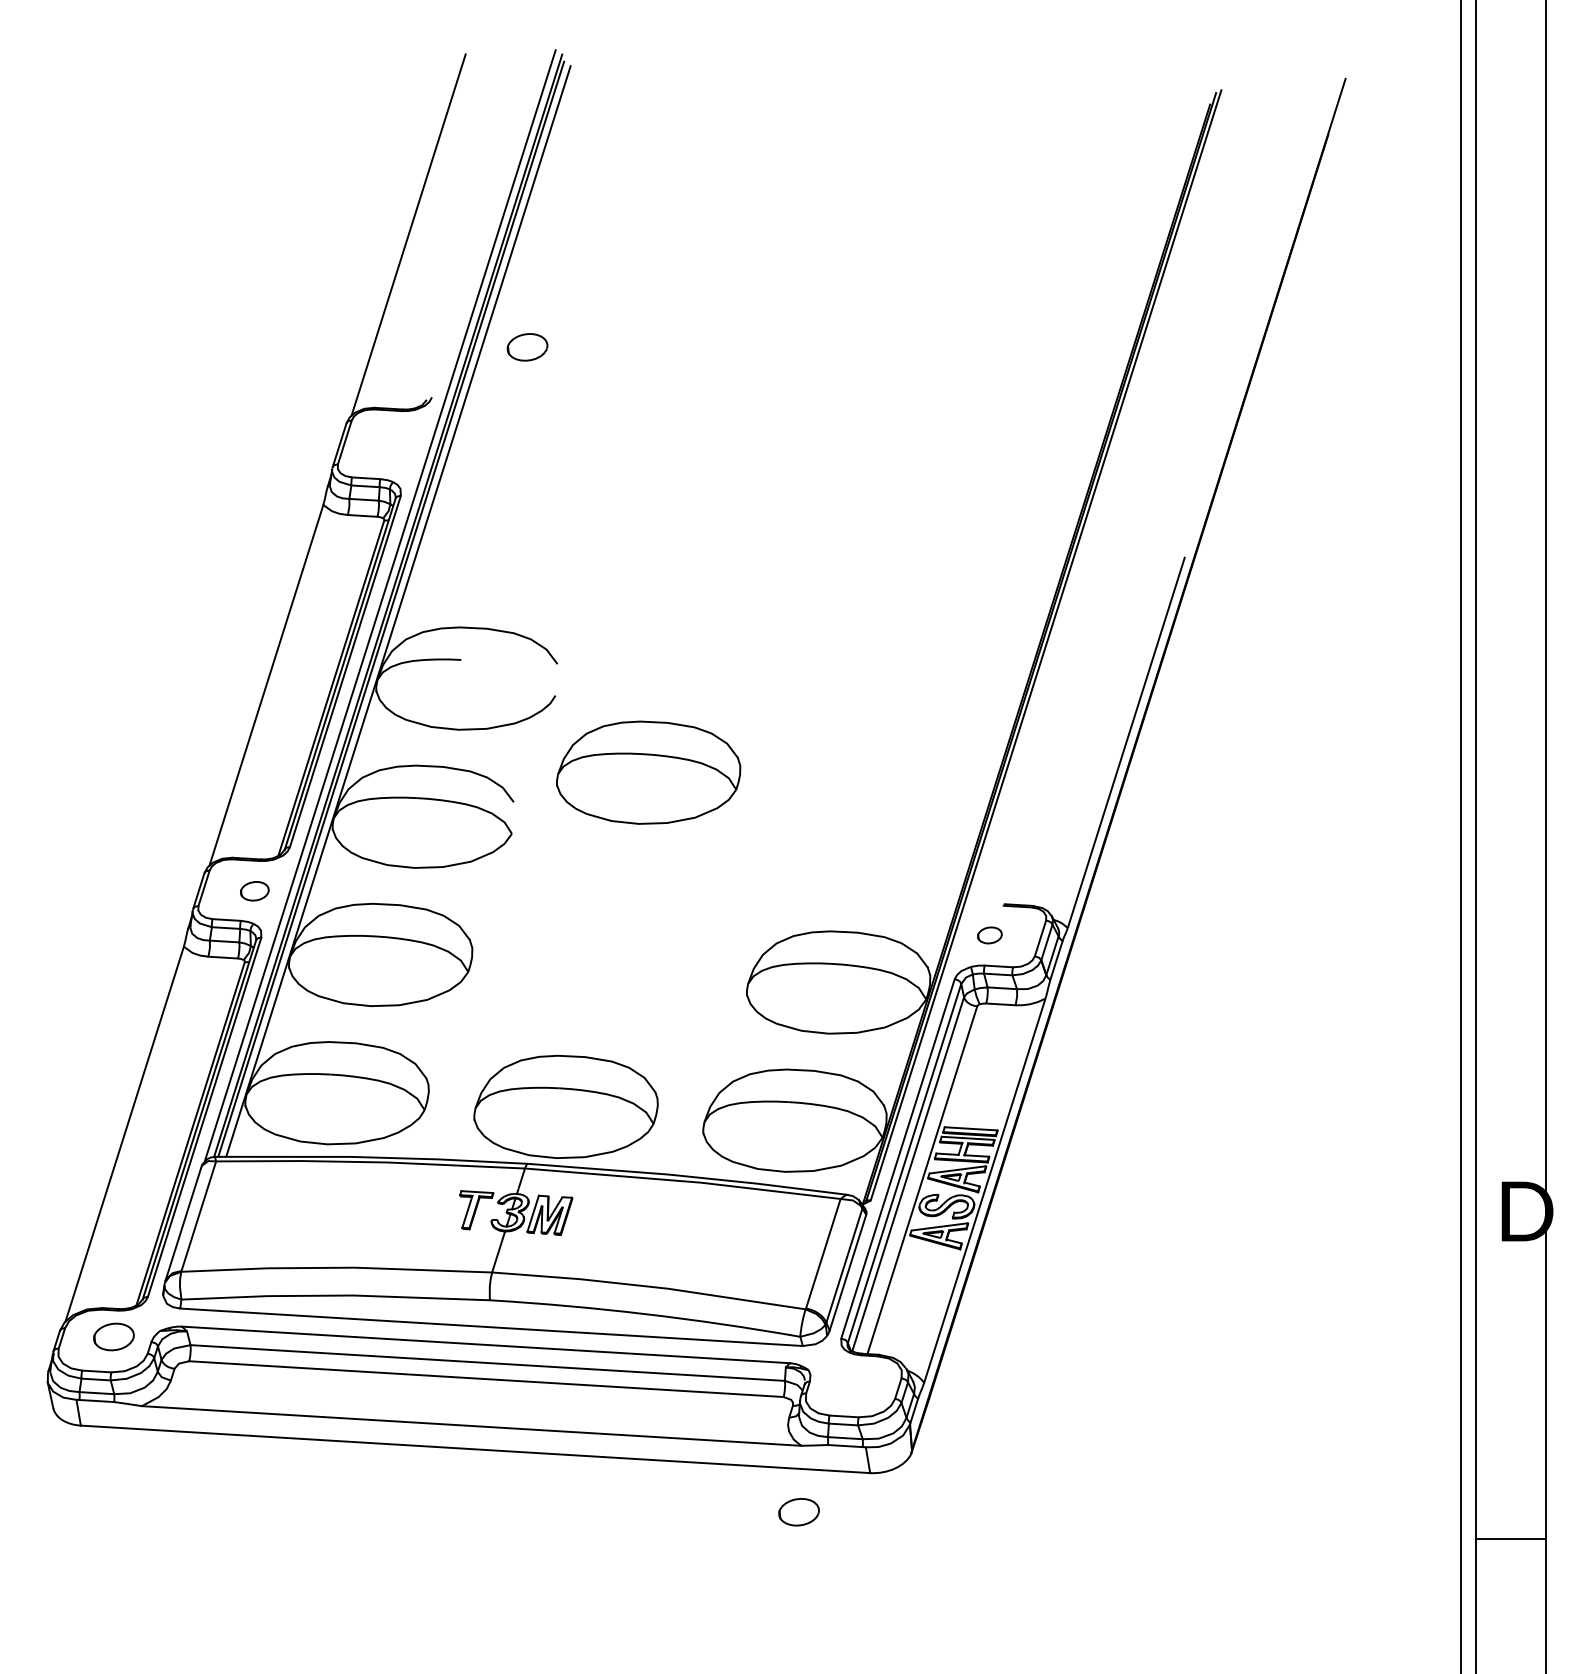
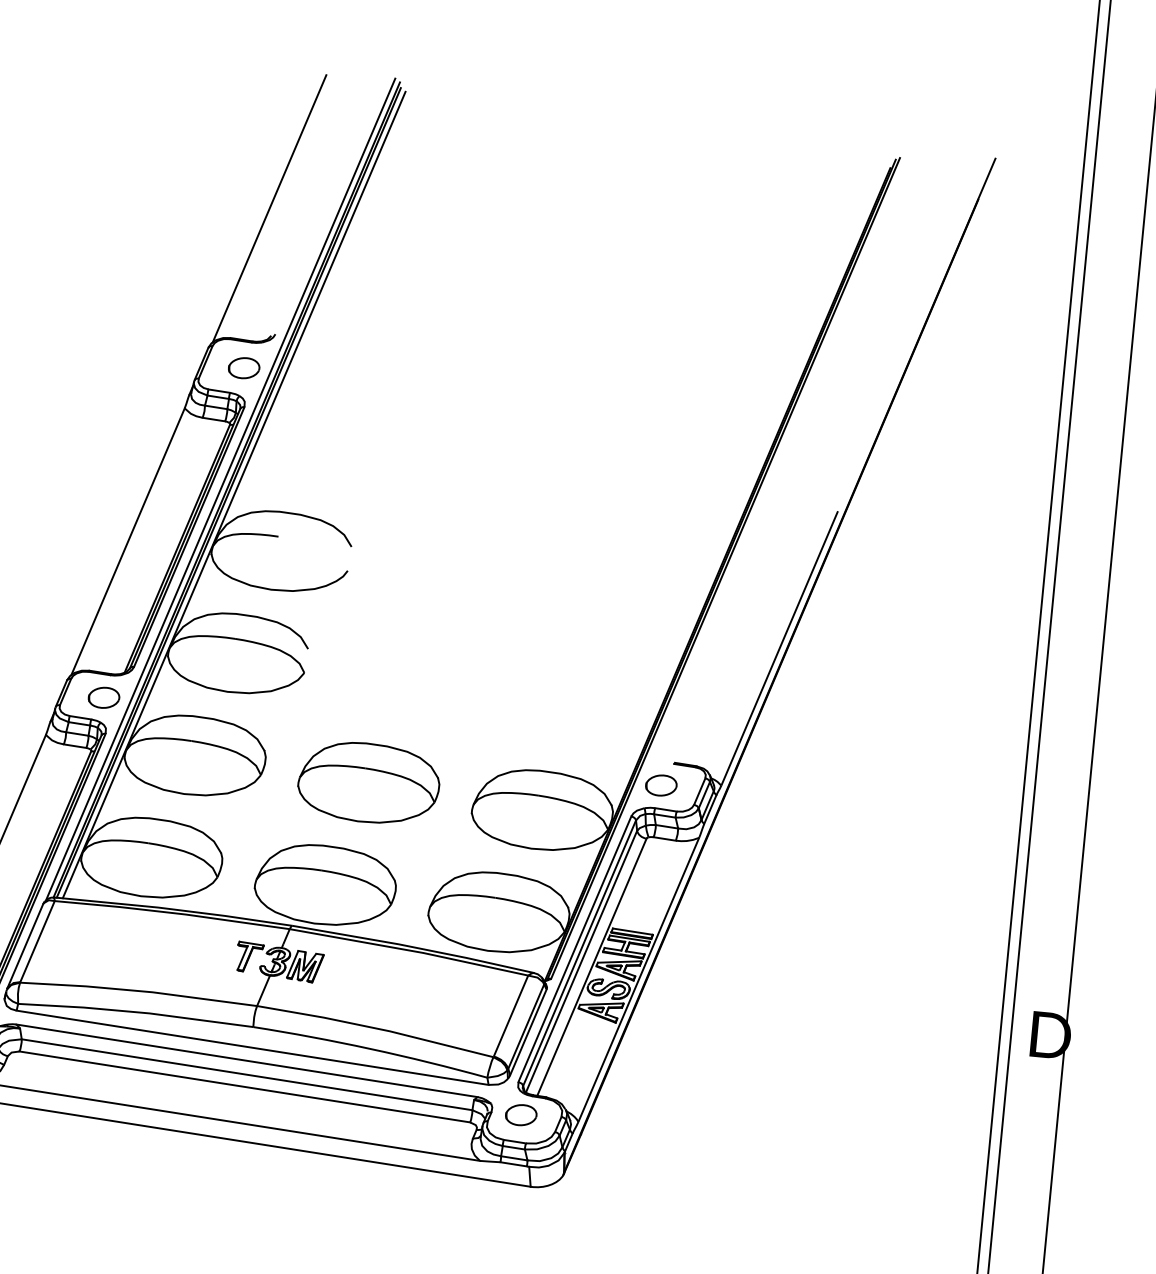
part: (527, 347) -> (244, 368), moved
part: (648, 772) -> (368, 782), moved
part: (254, 891) -> (103, 698), size x1.43
part: (989, 935) -> (661, 785), size x1.67
part: (798, 1512) -> (520, 1115), moved

